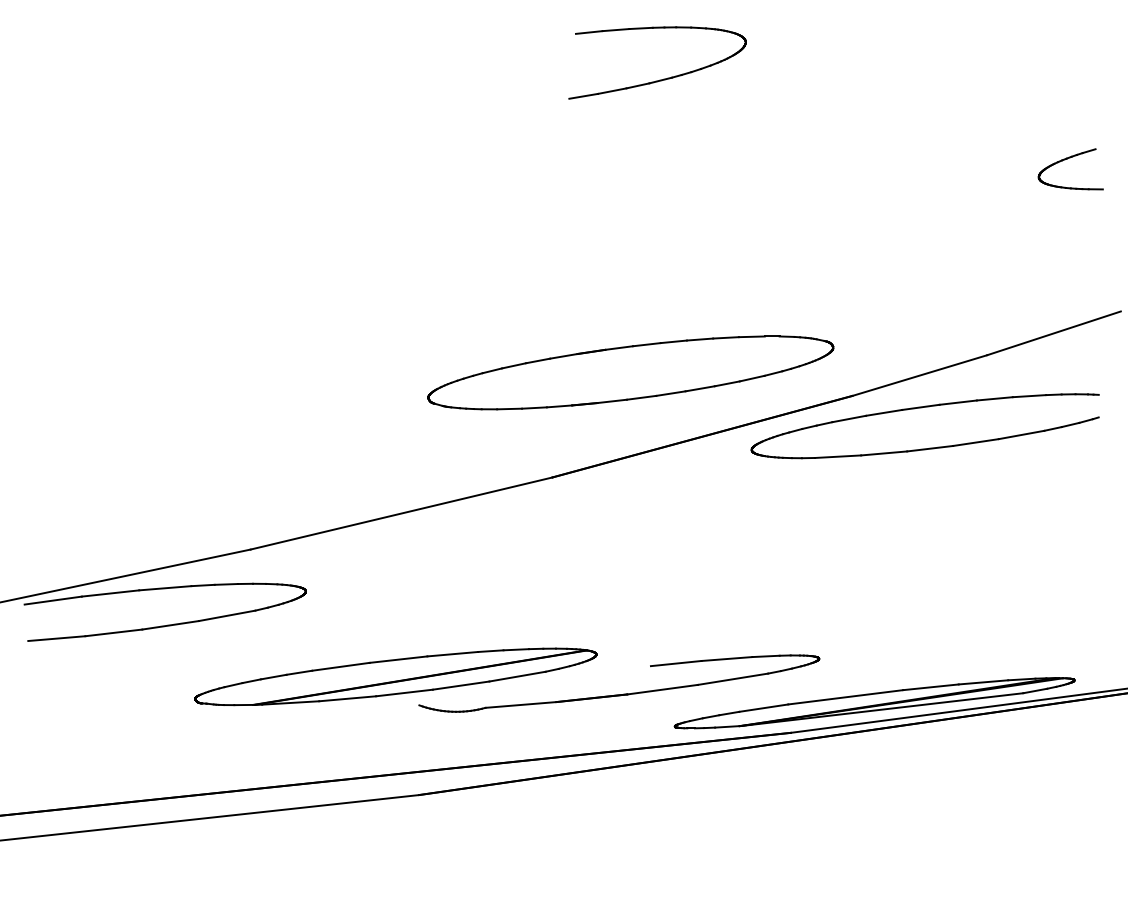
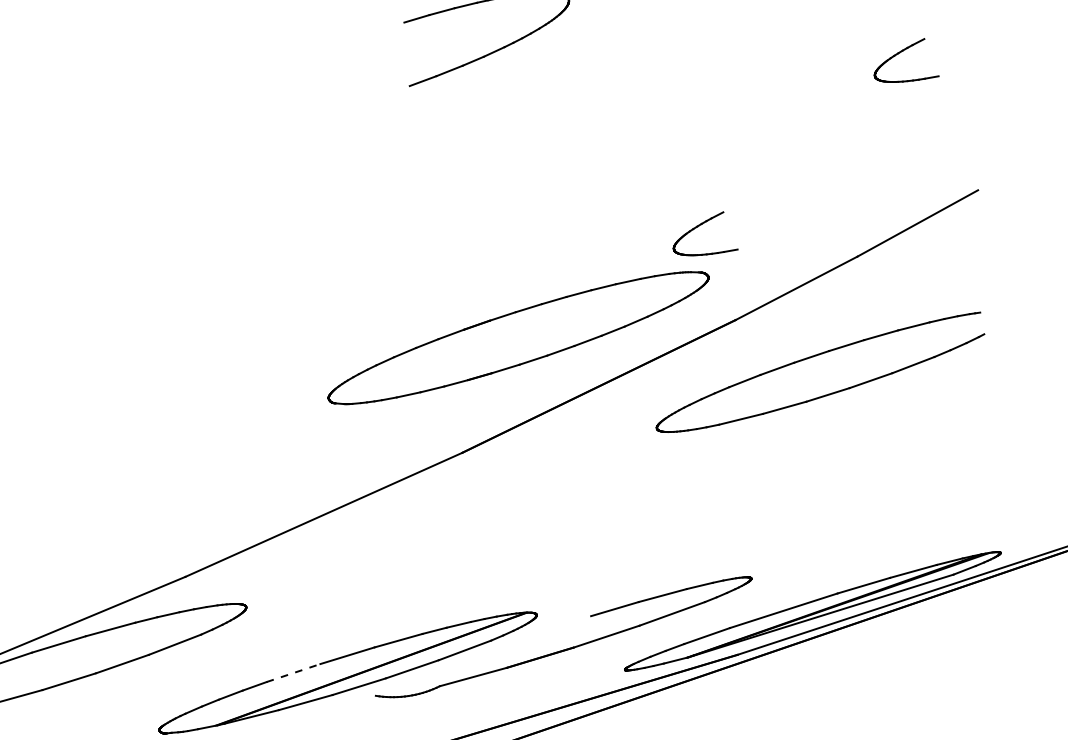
part: (830, 296) -> (696, 228), added
part: (922, 408) -> (813, 357), moved
line: (341, 666) -> (293, 672), solid -> dashed

